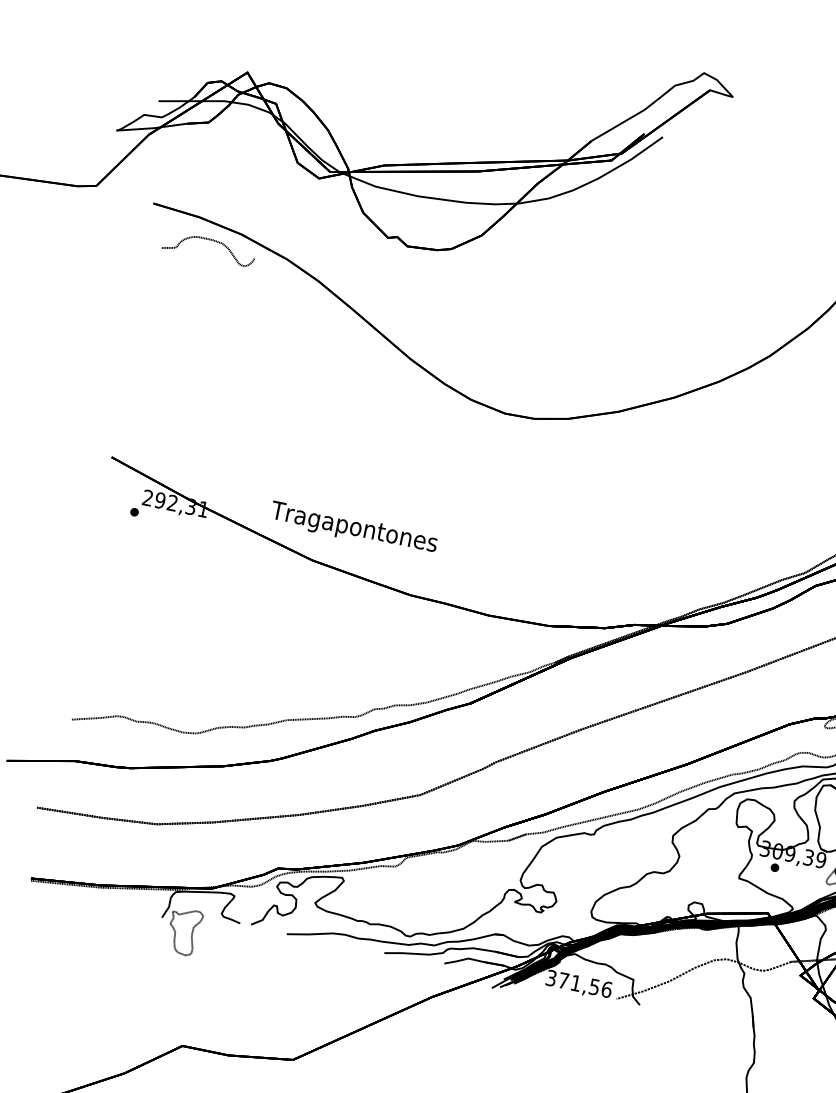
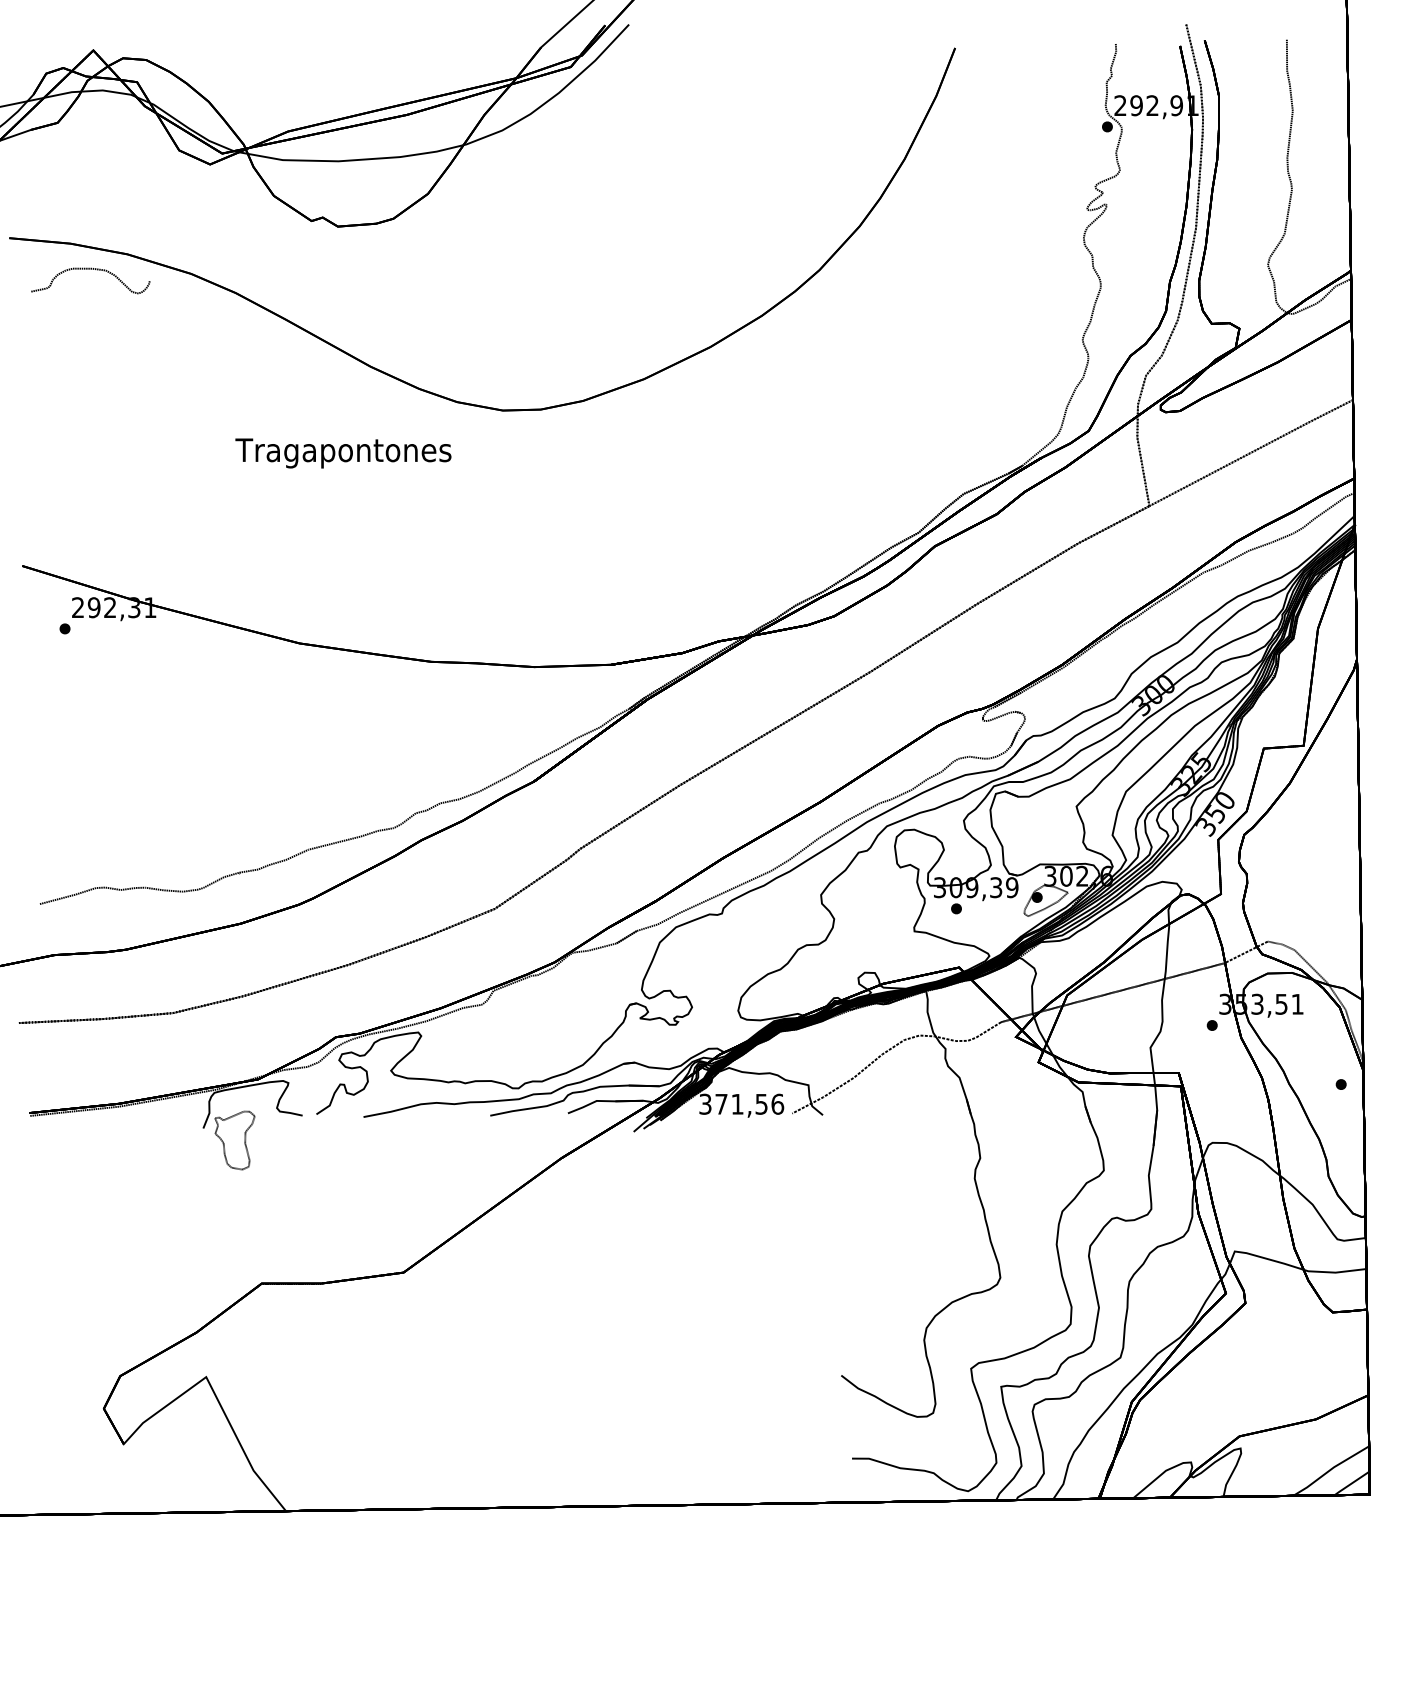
text: (353, 528) -> (343, 453), moved

